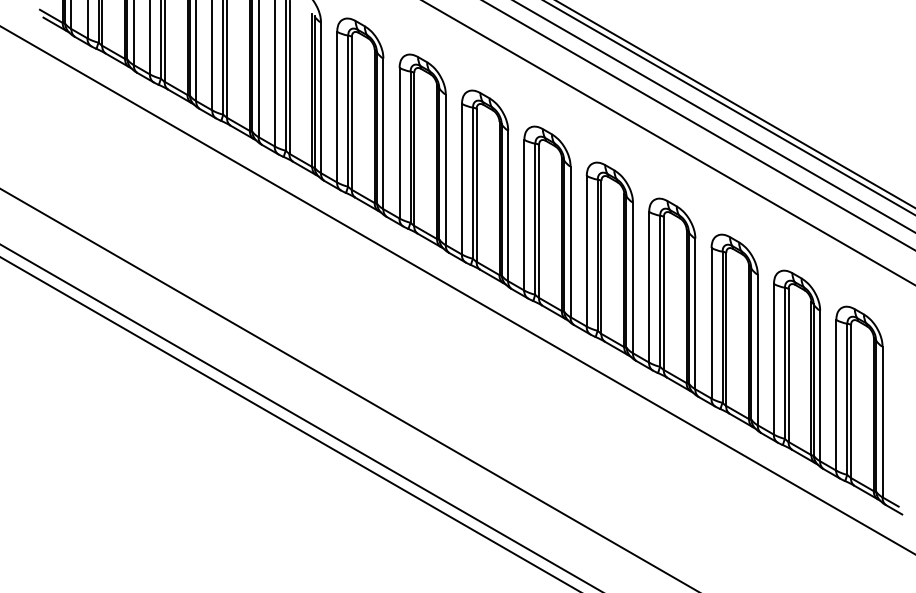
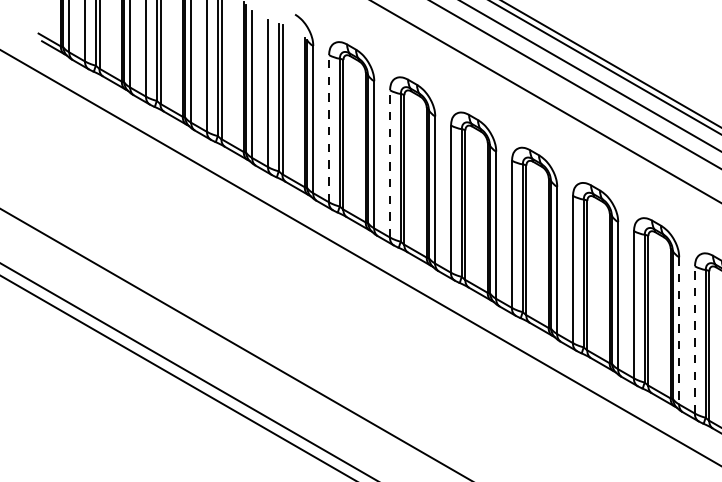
line: (337, 106) -> (329, 128), solid -> dashed
line: (399, 142) -> (389, 163), solid -> dashed
line: (695, 314) -> (679, 331), solid -> dashed
line: (711, 322) -> (694, 339), solid -> dashed

